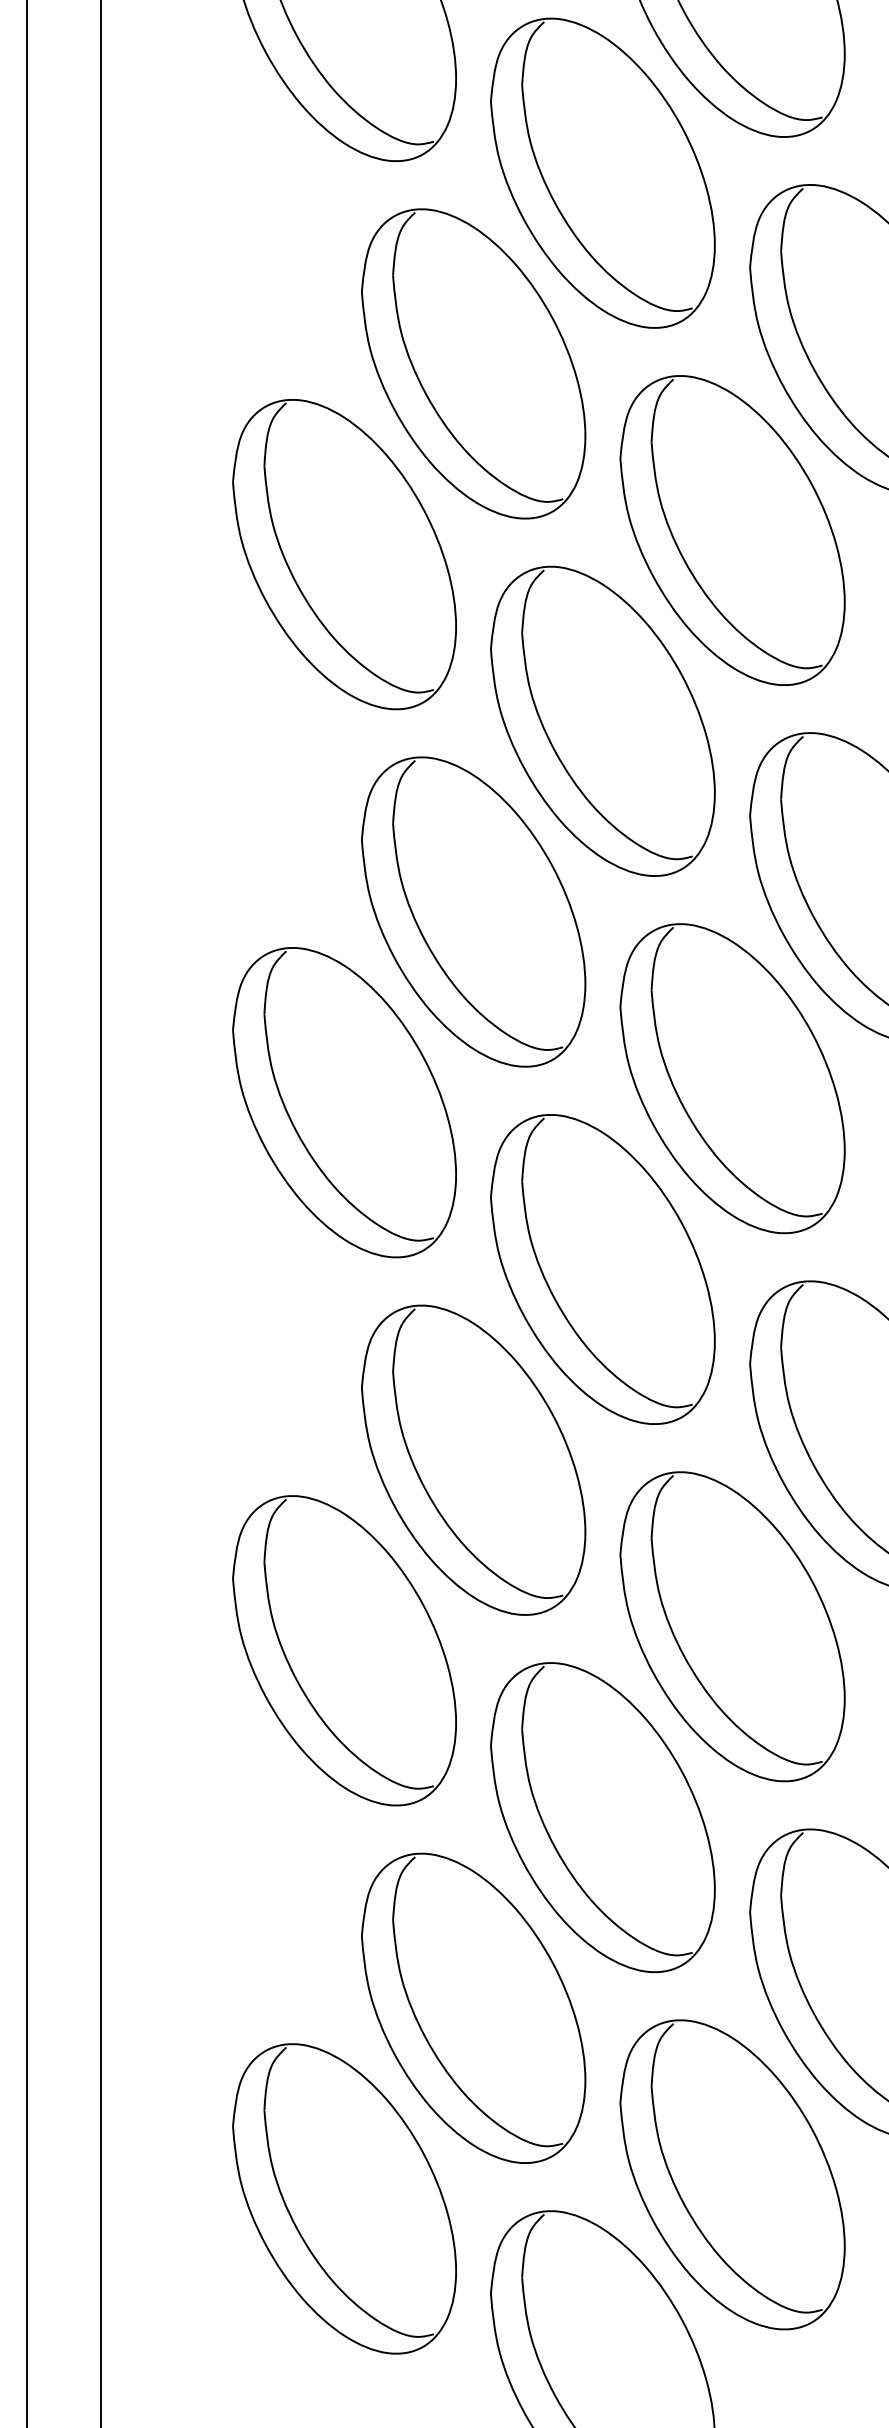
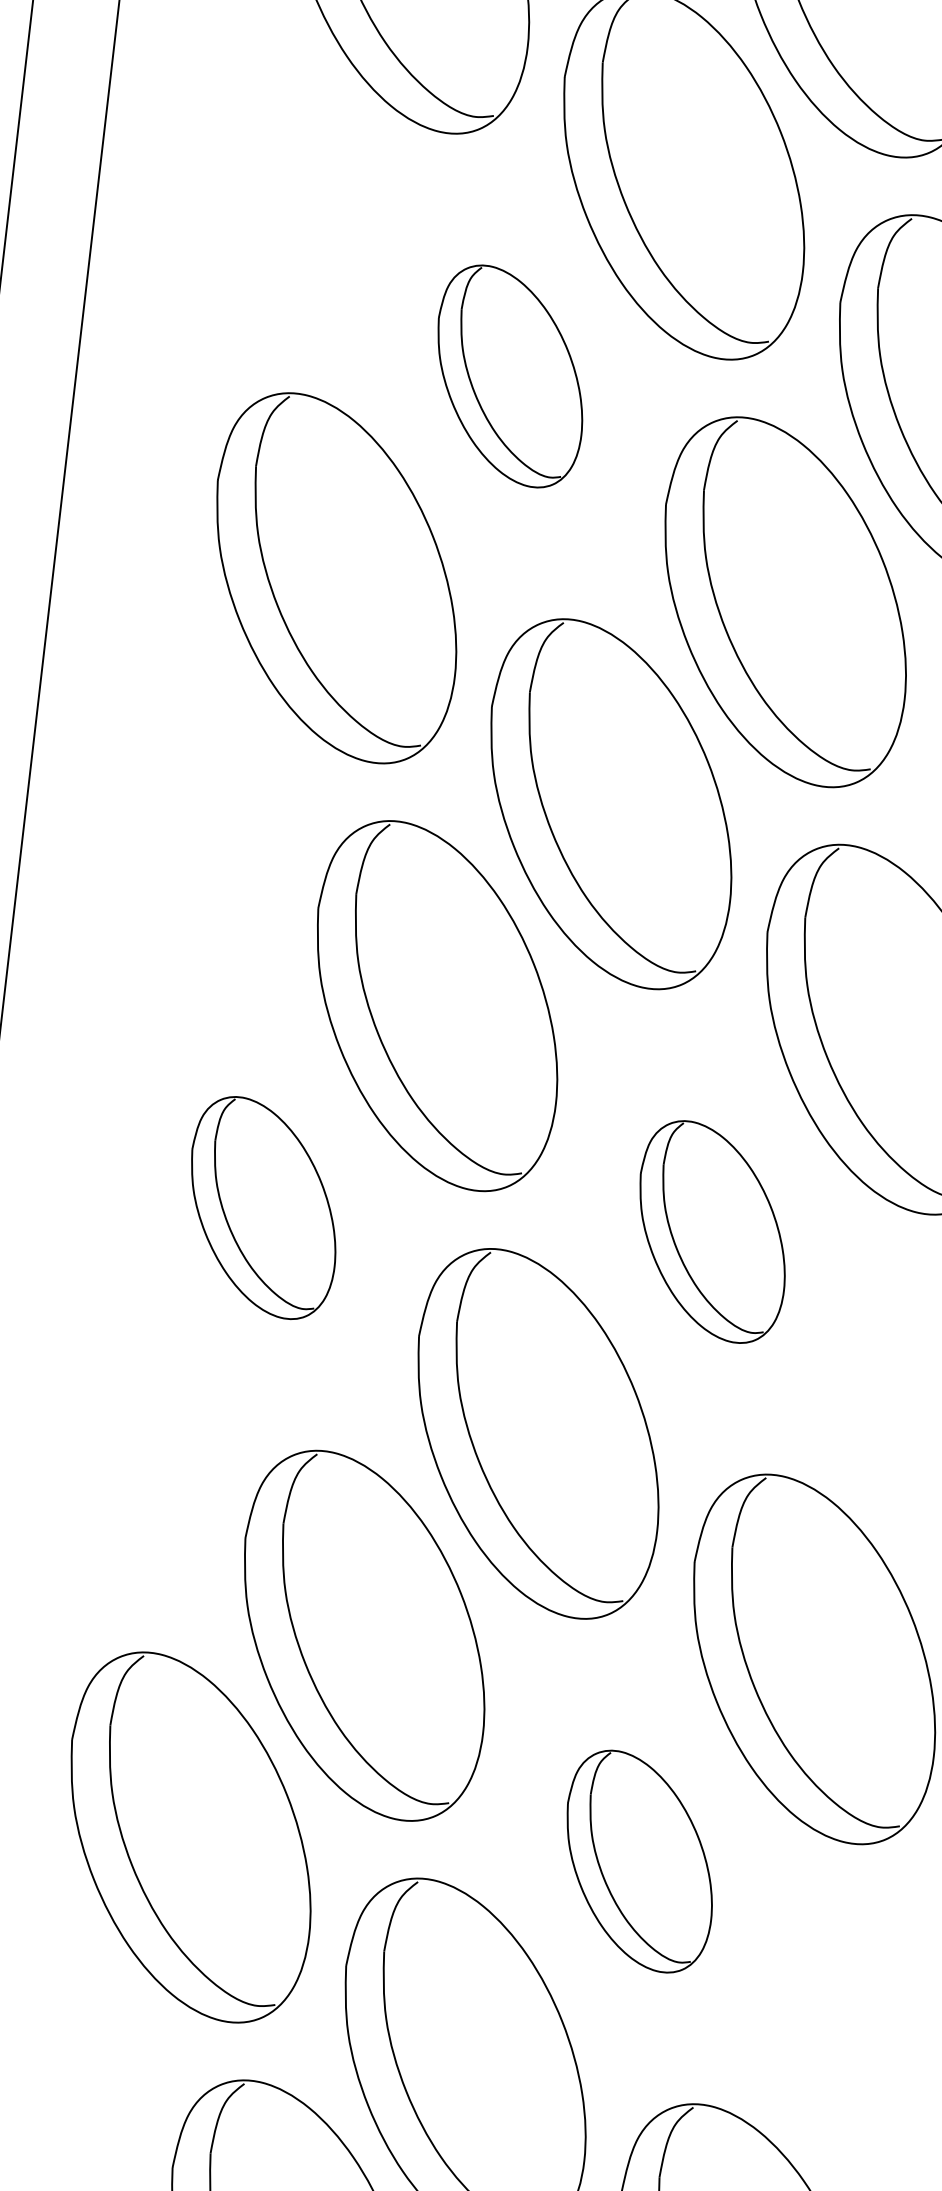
part: (473, 363) -> (509, 375), size x0.6
part: (732, 1078) -> (712, 1231), size x0.6
part: (344, 1102) -> (263, 1207), size x0.6
part: (732, 1626) -> (639, 1861), size x0.6

